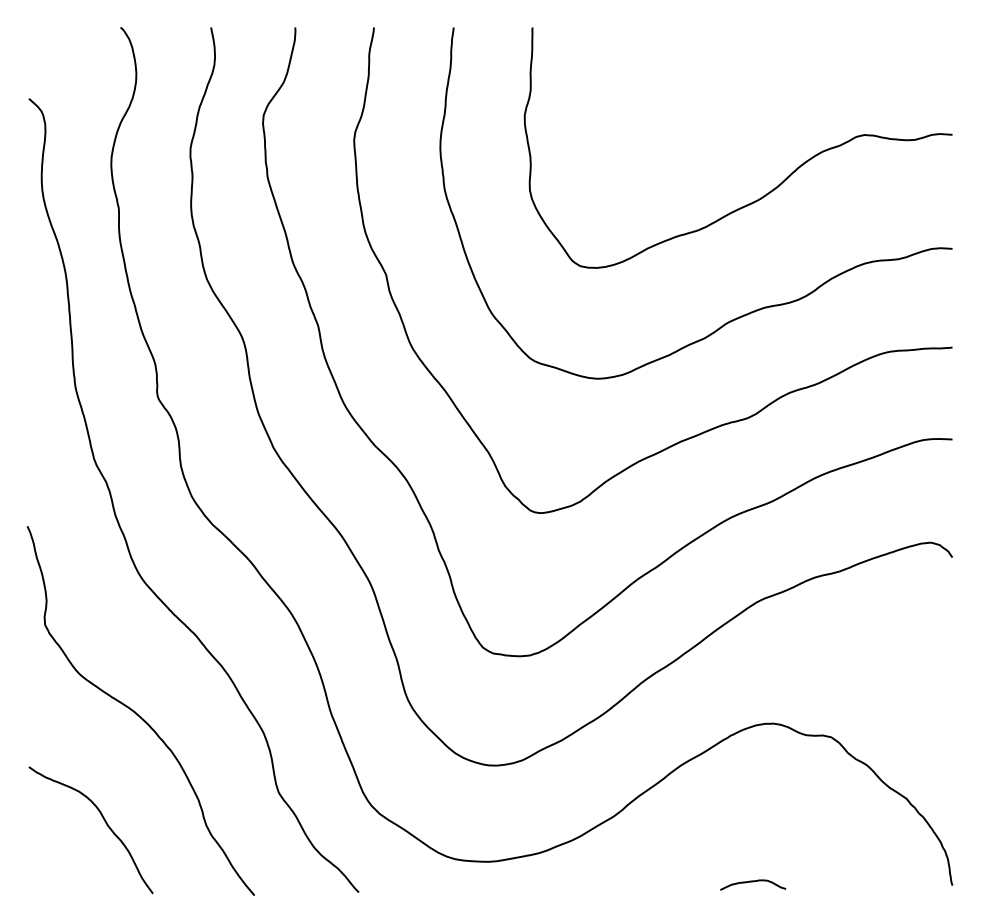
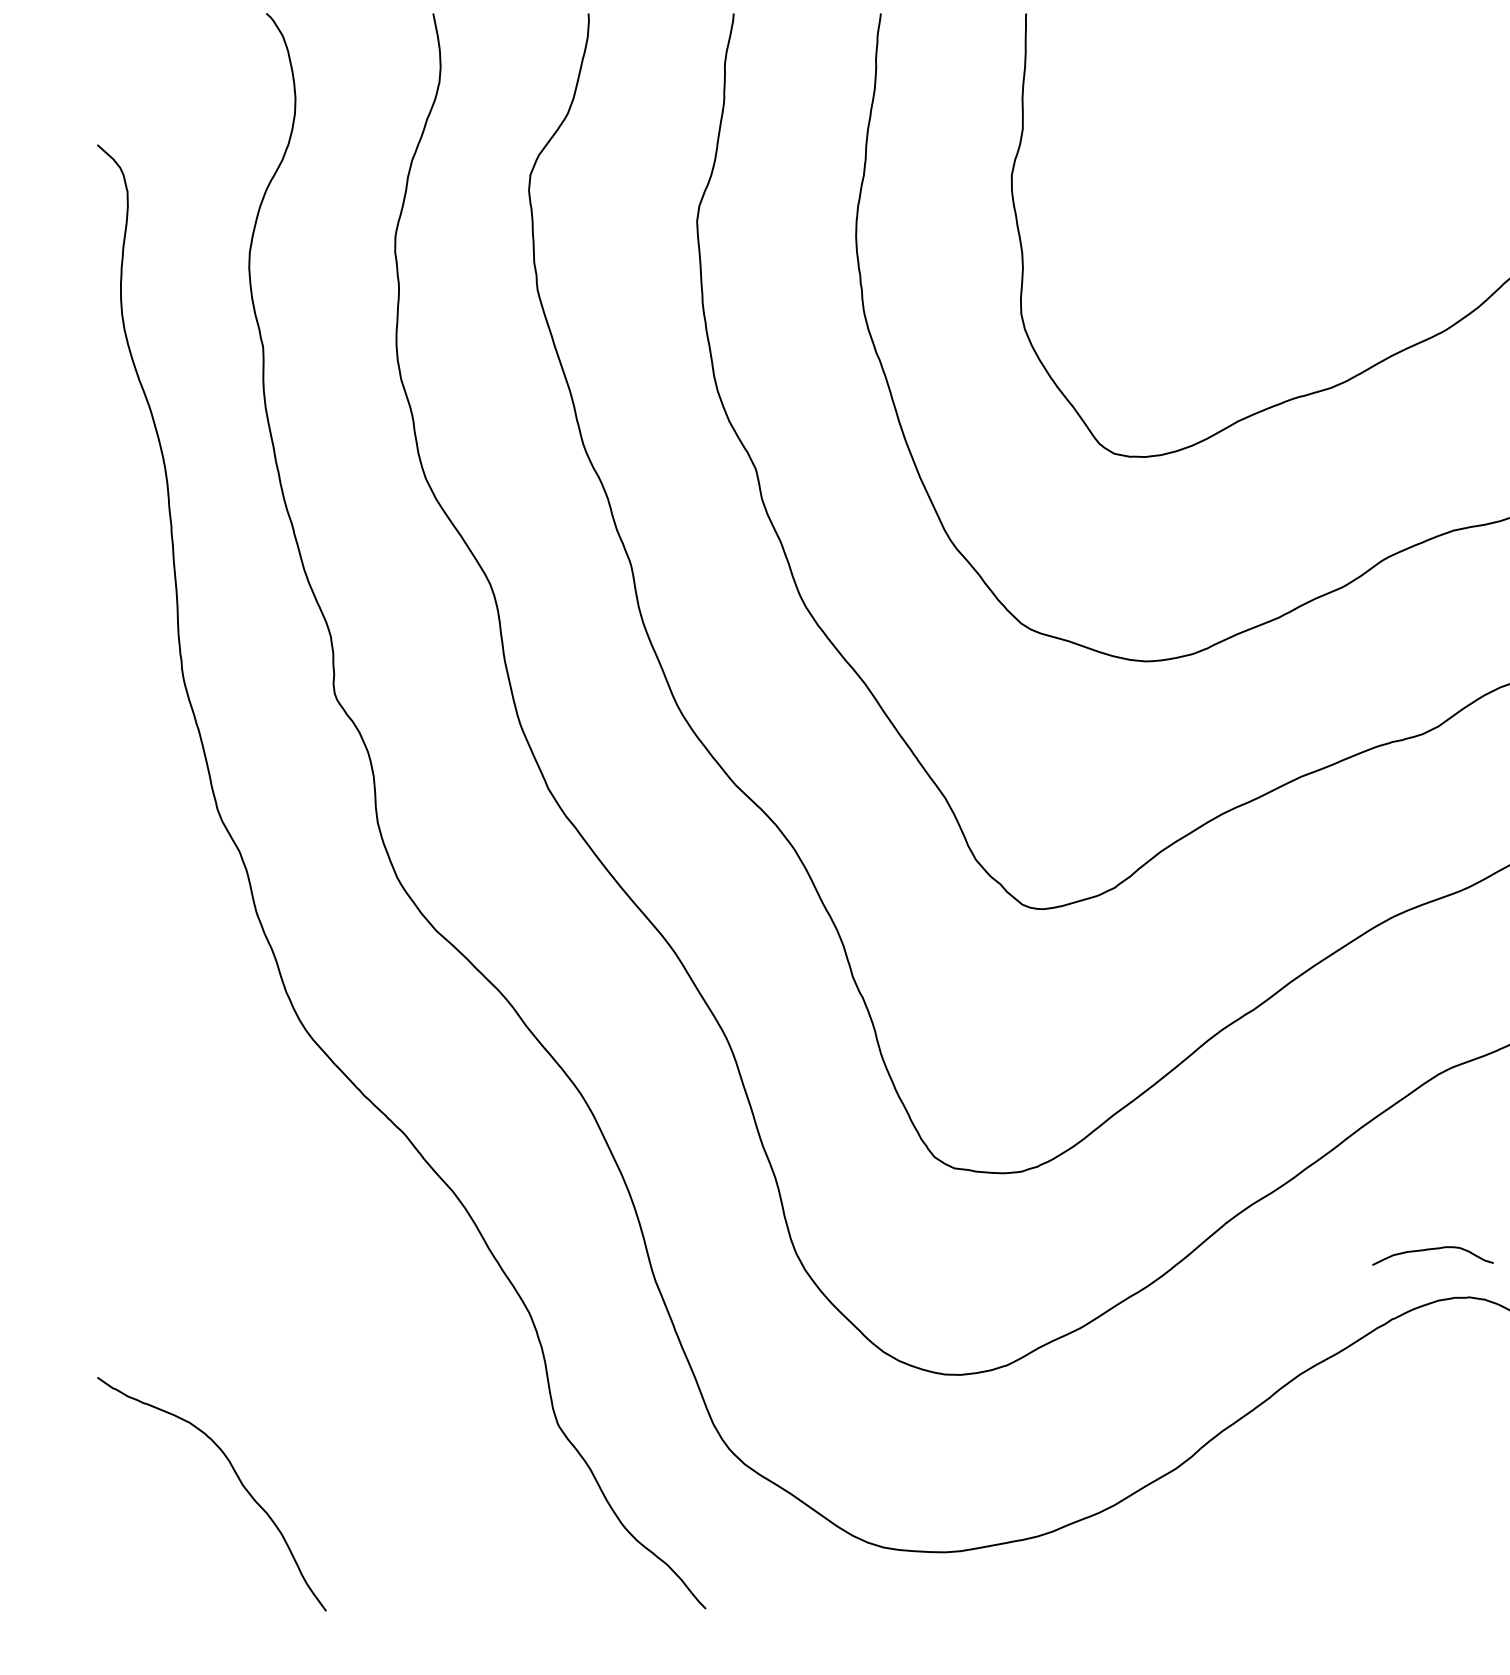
curve: (137, 713) -> (297, 1278), removed
curve: (753, 882) -> (1433, 1251), moved

